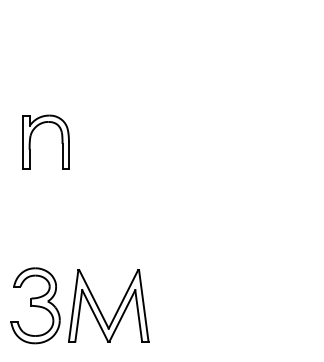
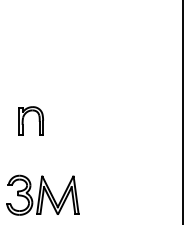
part: (33, 135) -> (24, 117), moved

